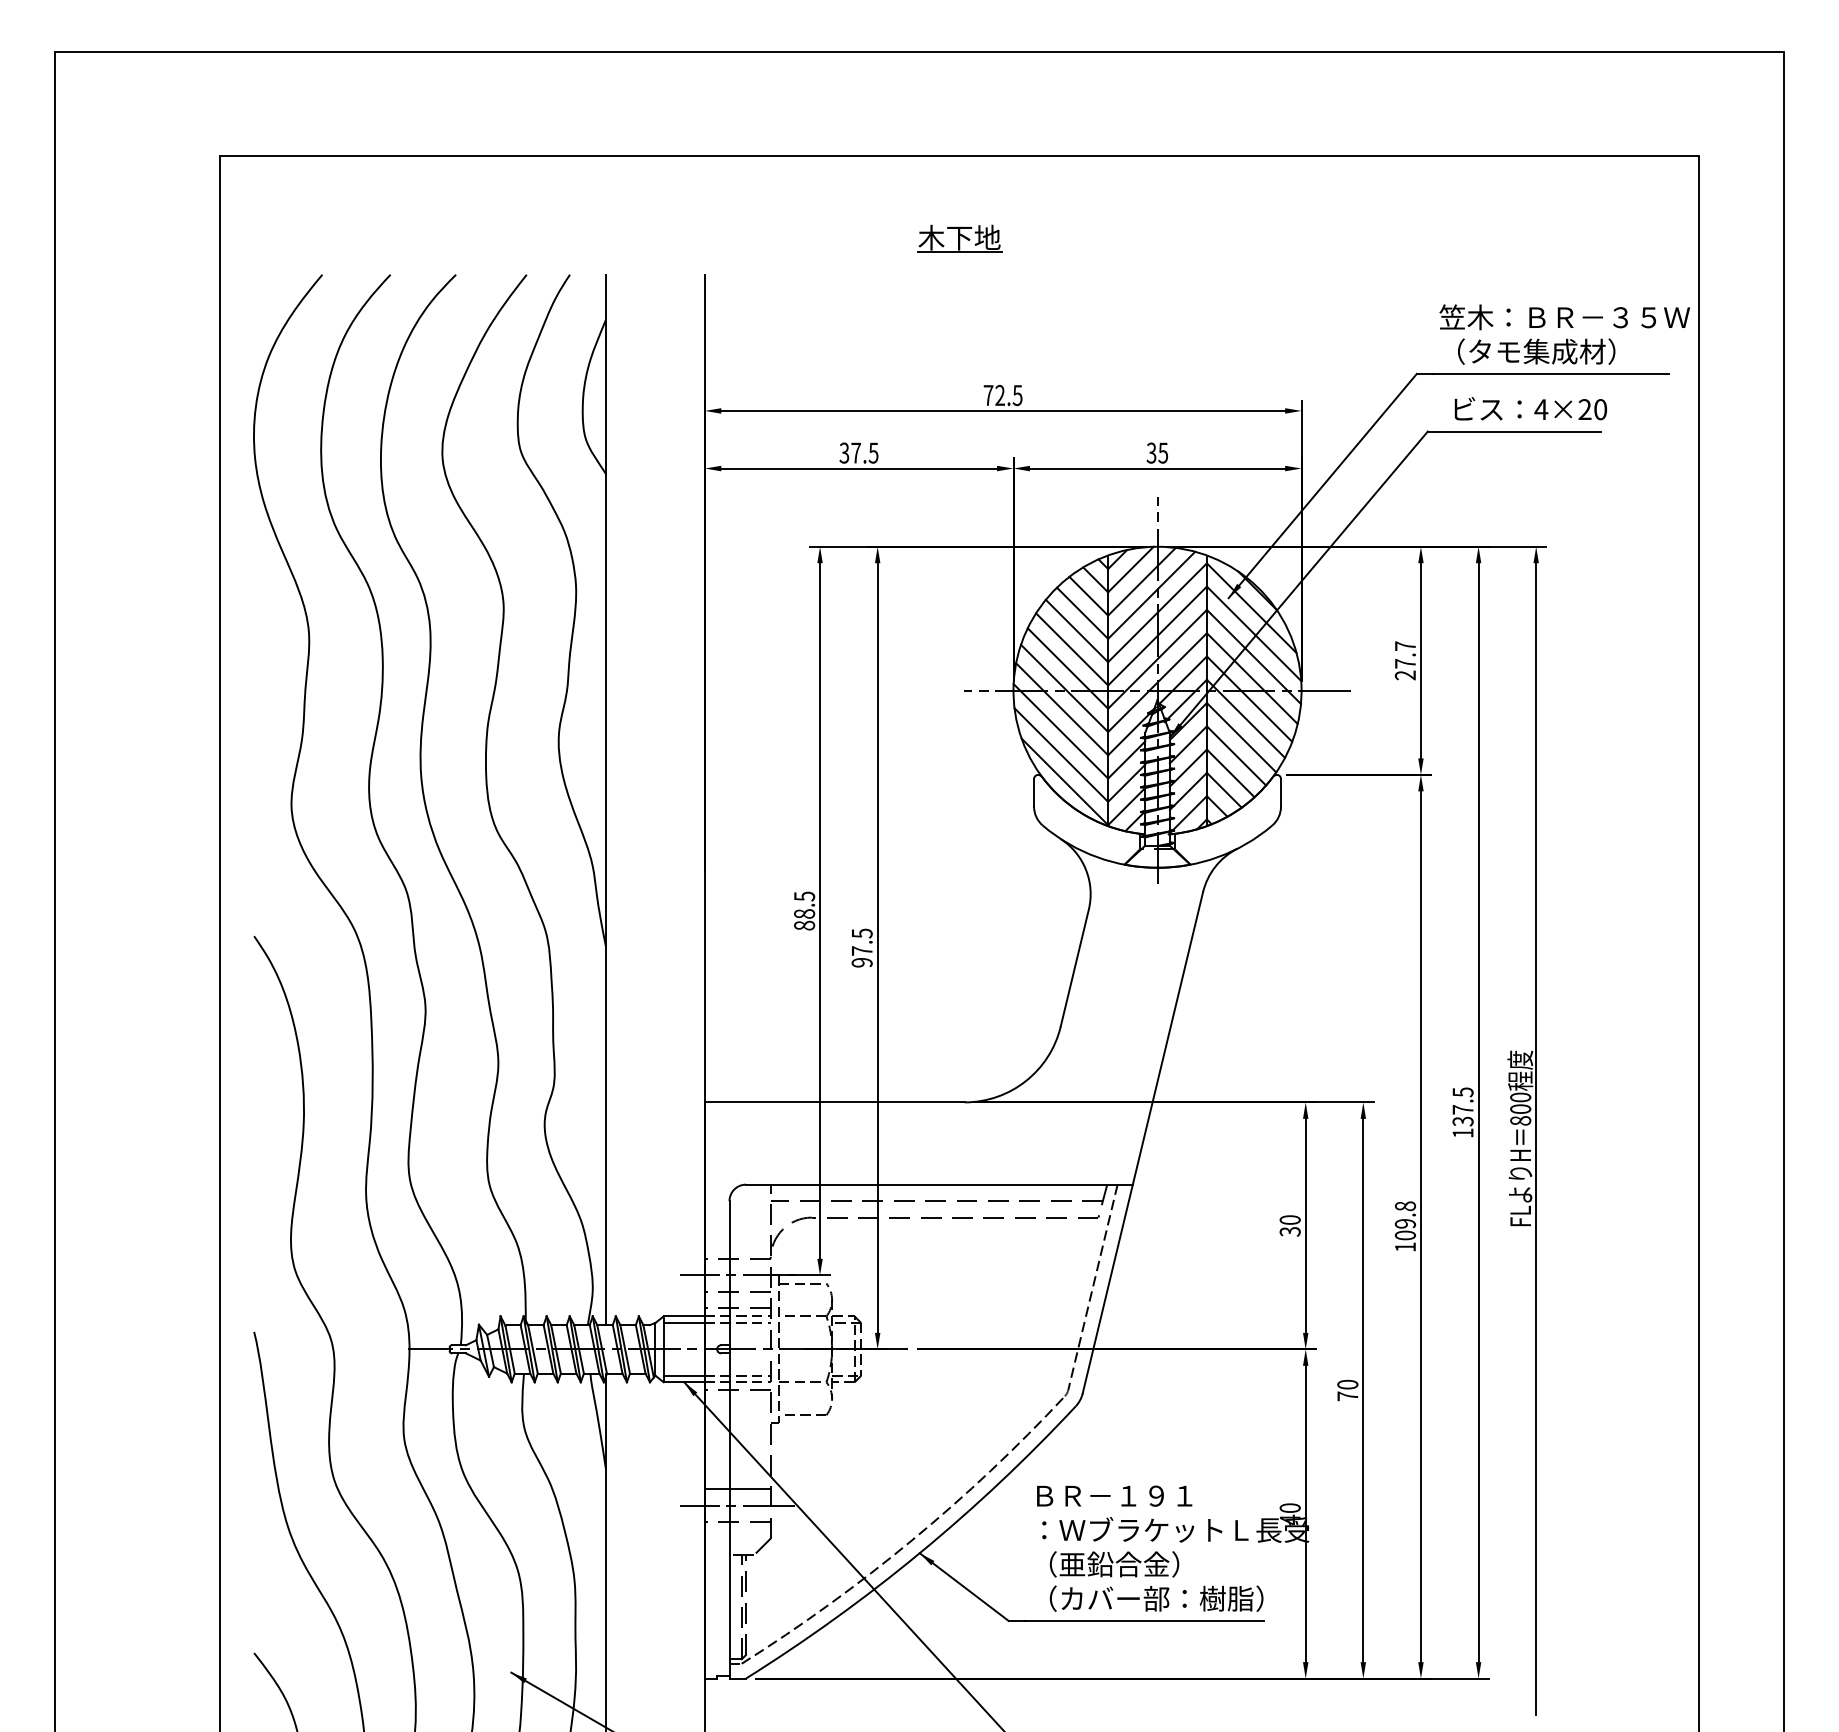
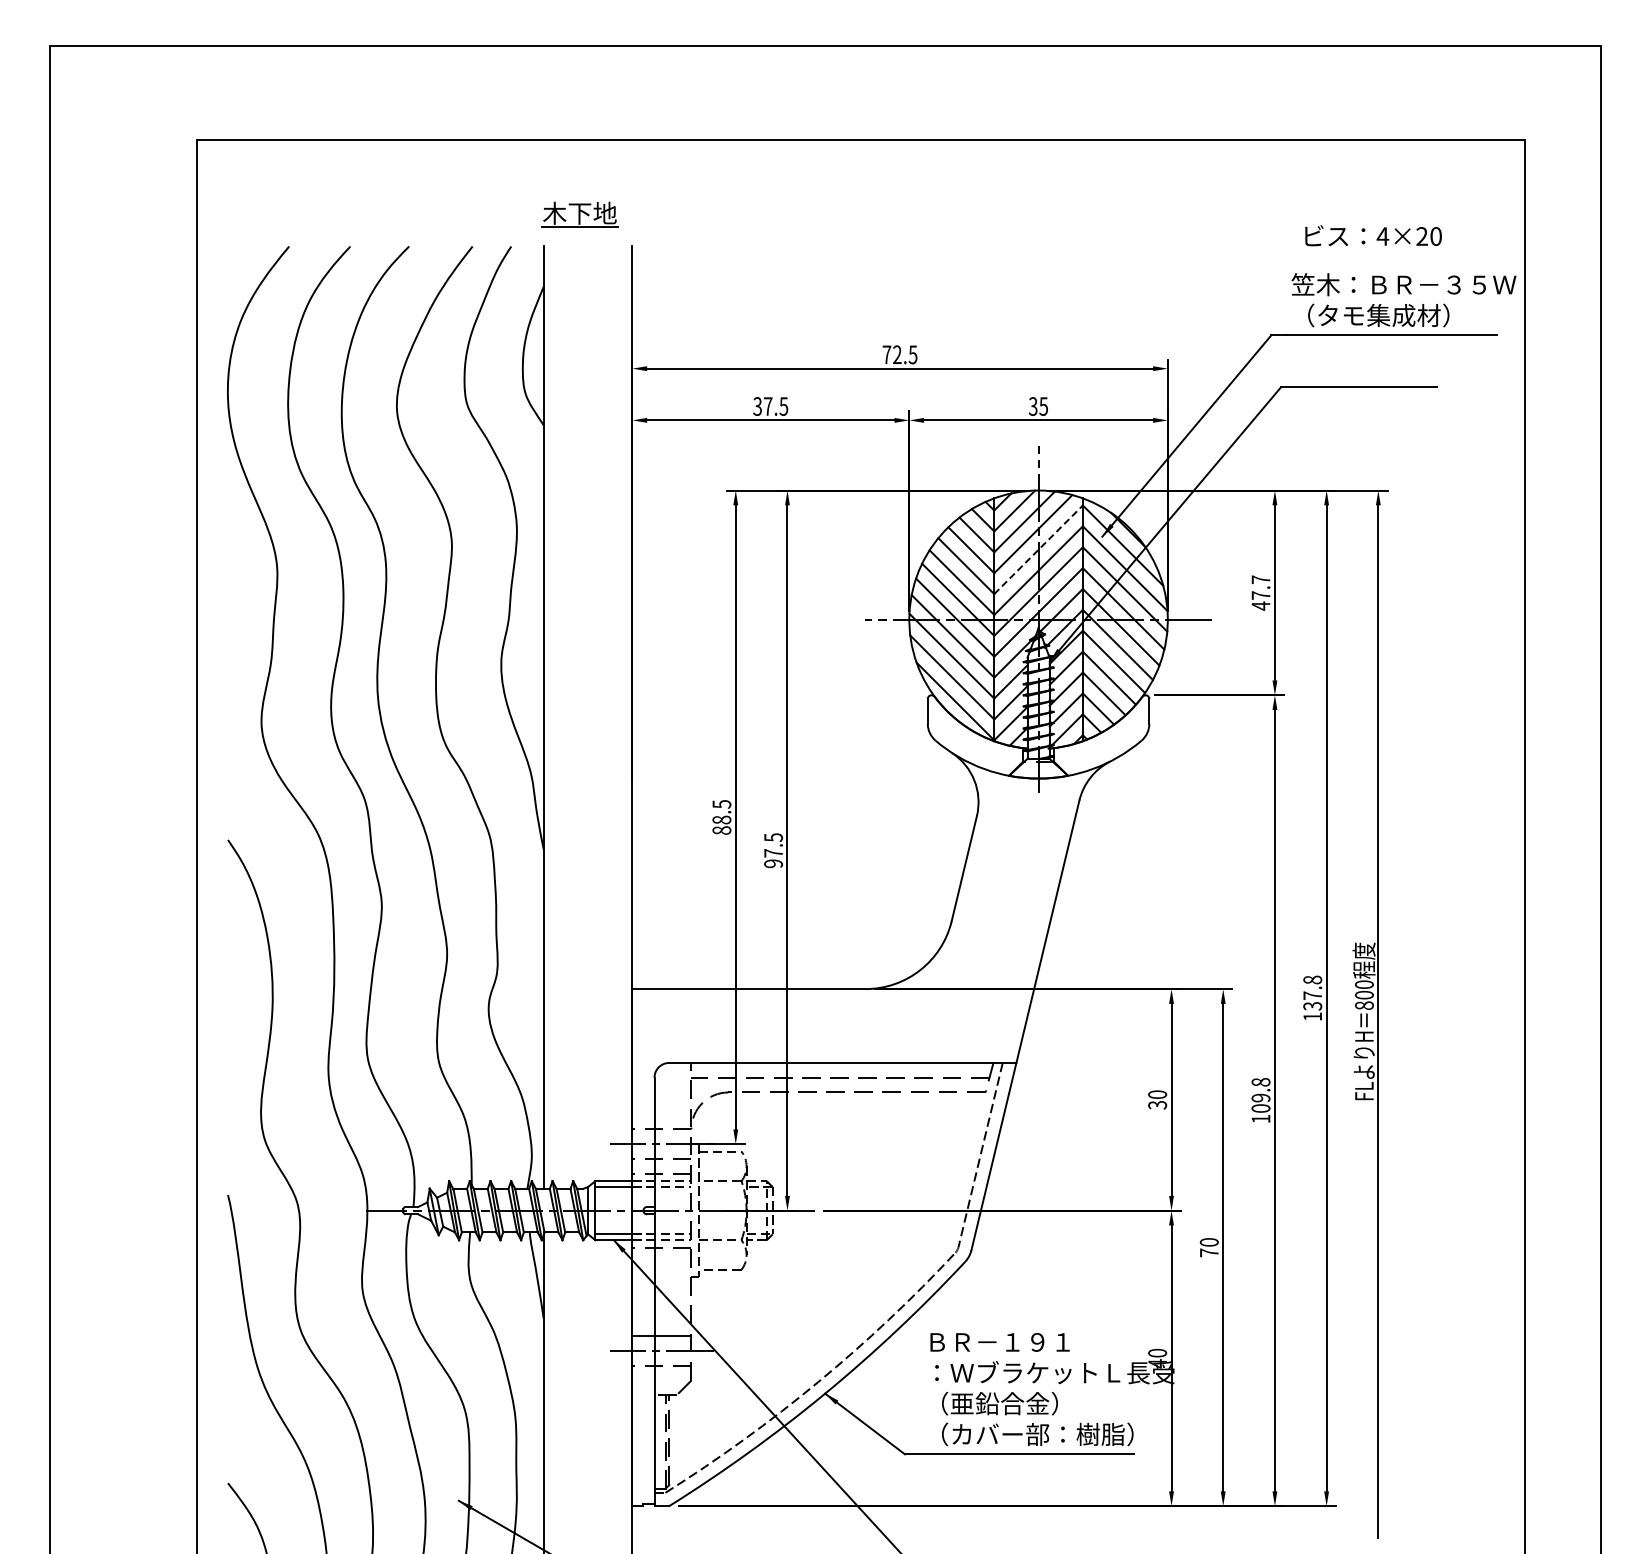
part: (959, 239) -> (579, 214), moved
text: (1530, 408) -> (1373, 235), moved
line: (1157, 612) -> (1038, 549), solid -> dashed
text: (1404, 674) -> (1260, 605), 27.7 -> 47.7
text: (1462, 1091) -> (1312, 979), 137.5 -> 137.8

